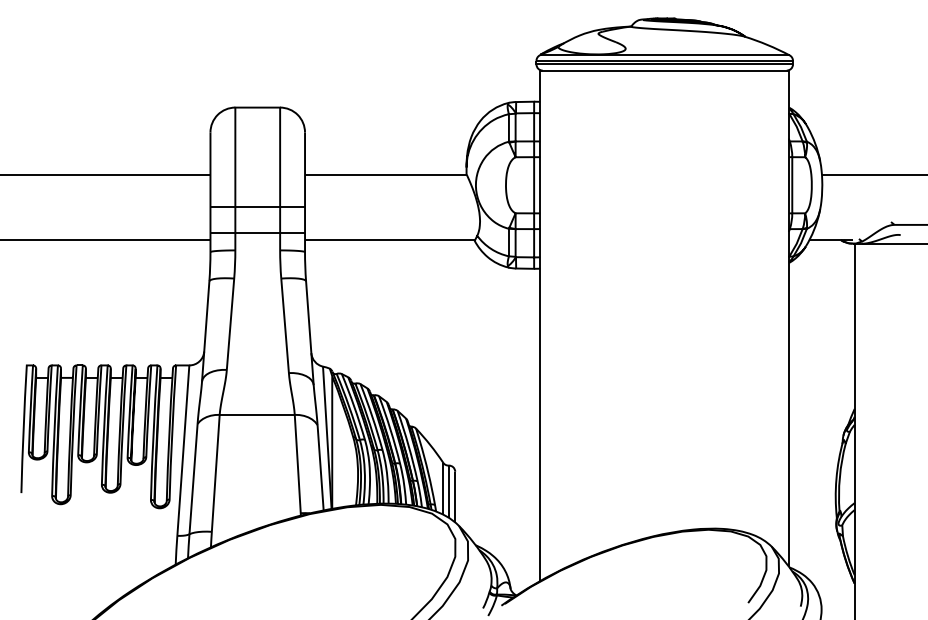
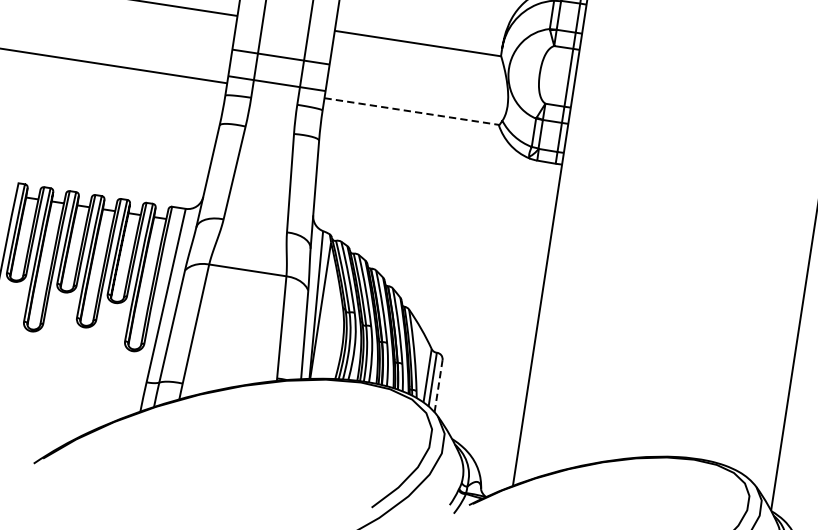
line: (390, 240) -> (412, 112), solid -> dashed
line: (455, 496) -> (438, 385), solid -> dashed

